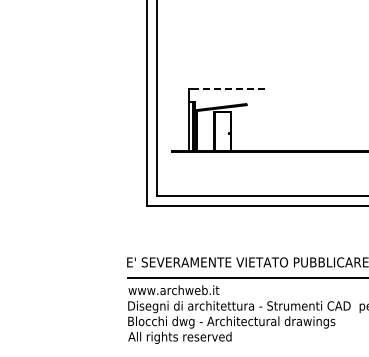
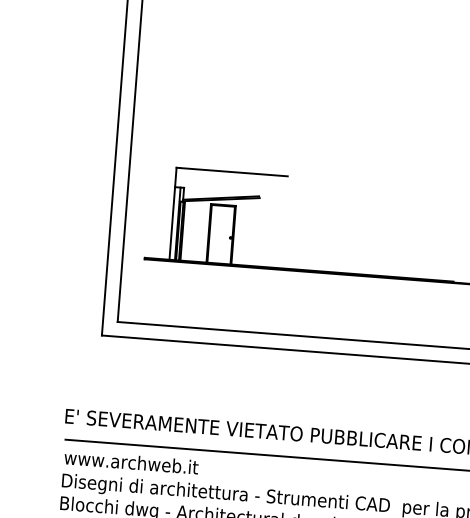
line: (228, 89) -> (234, 172), dashed -> solid

